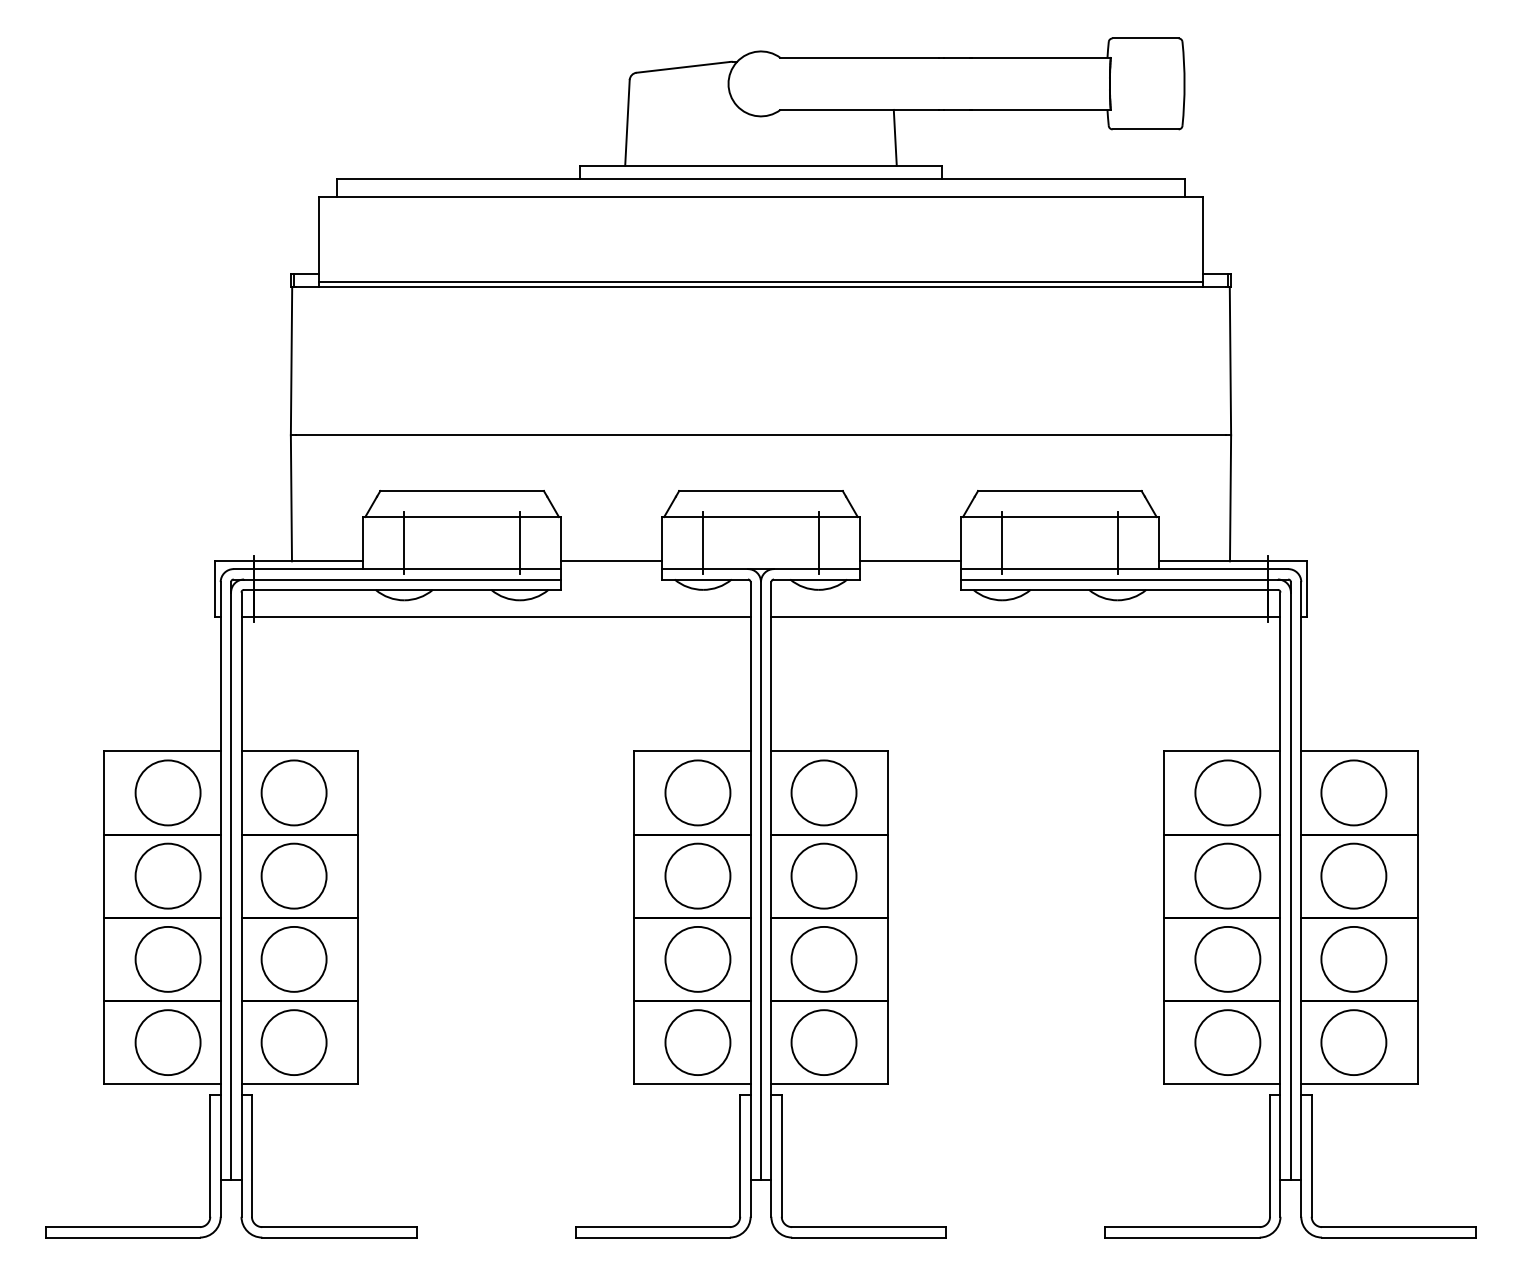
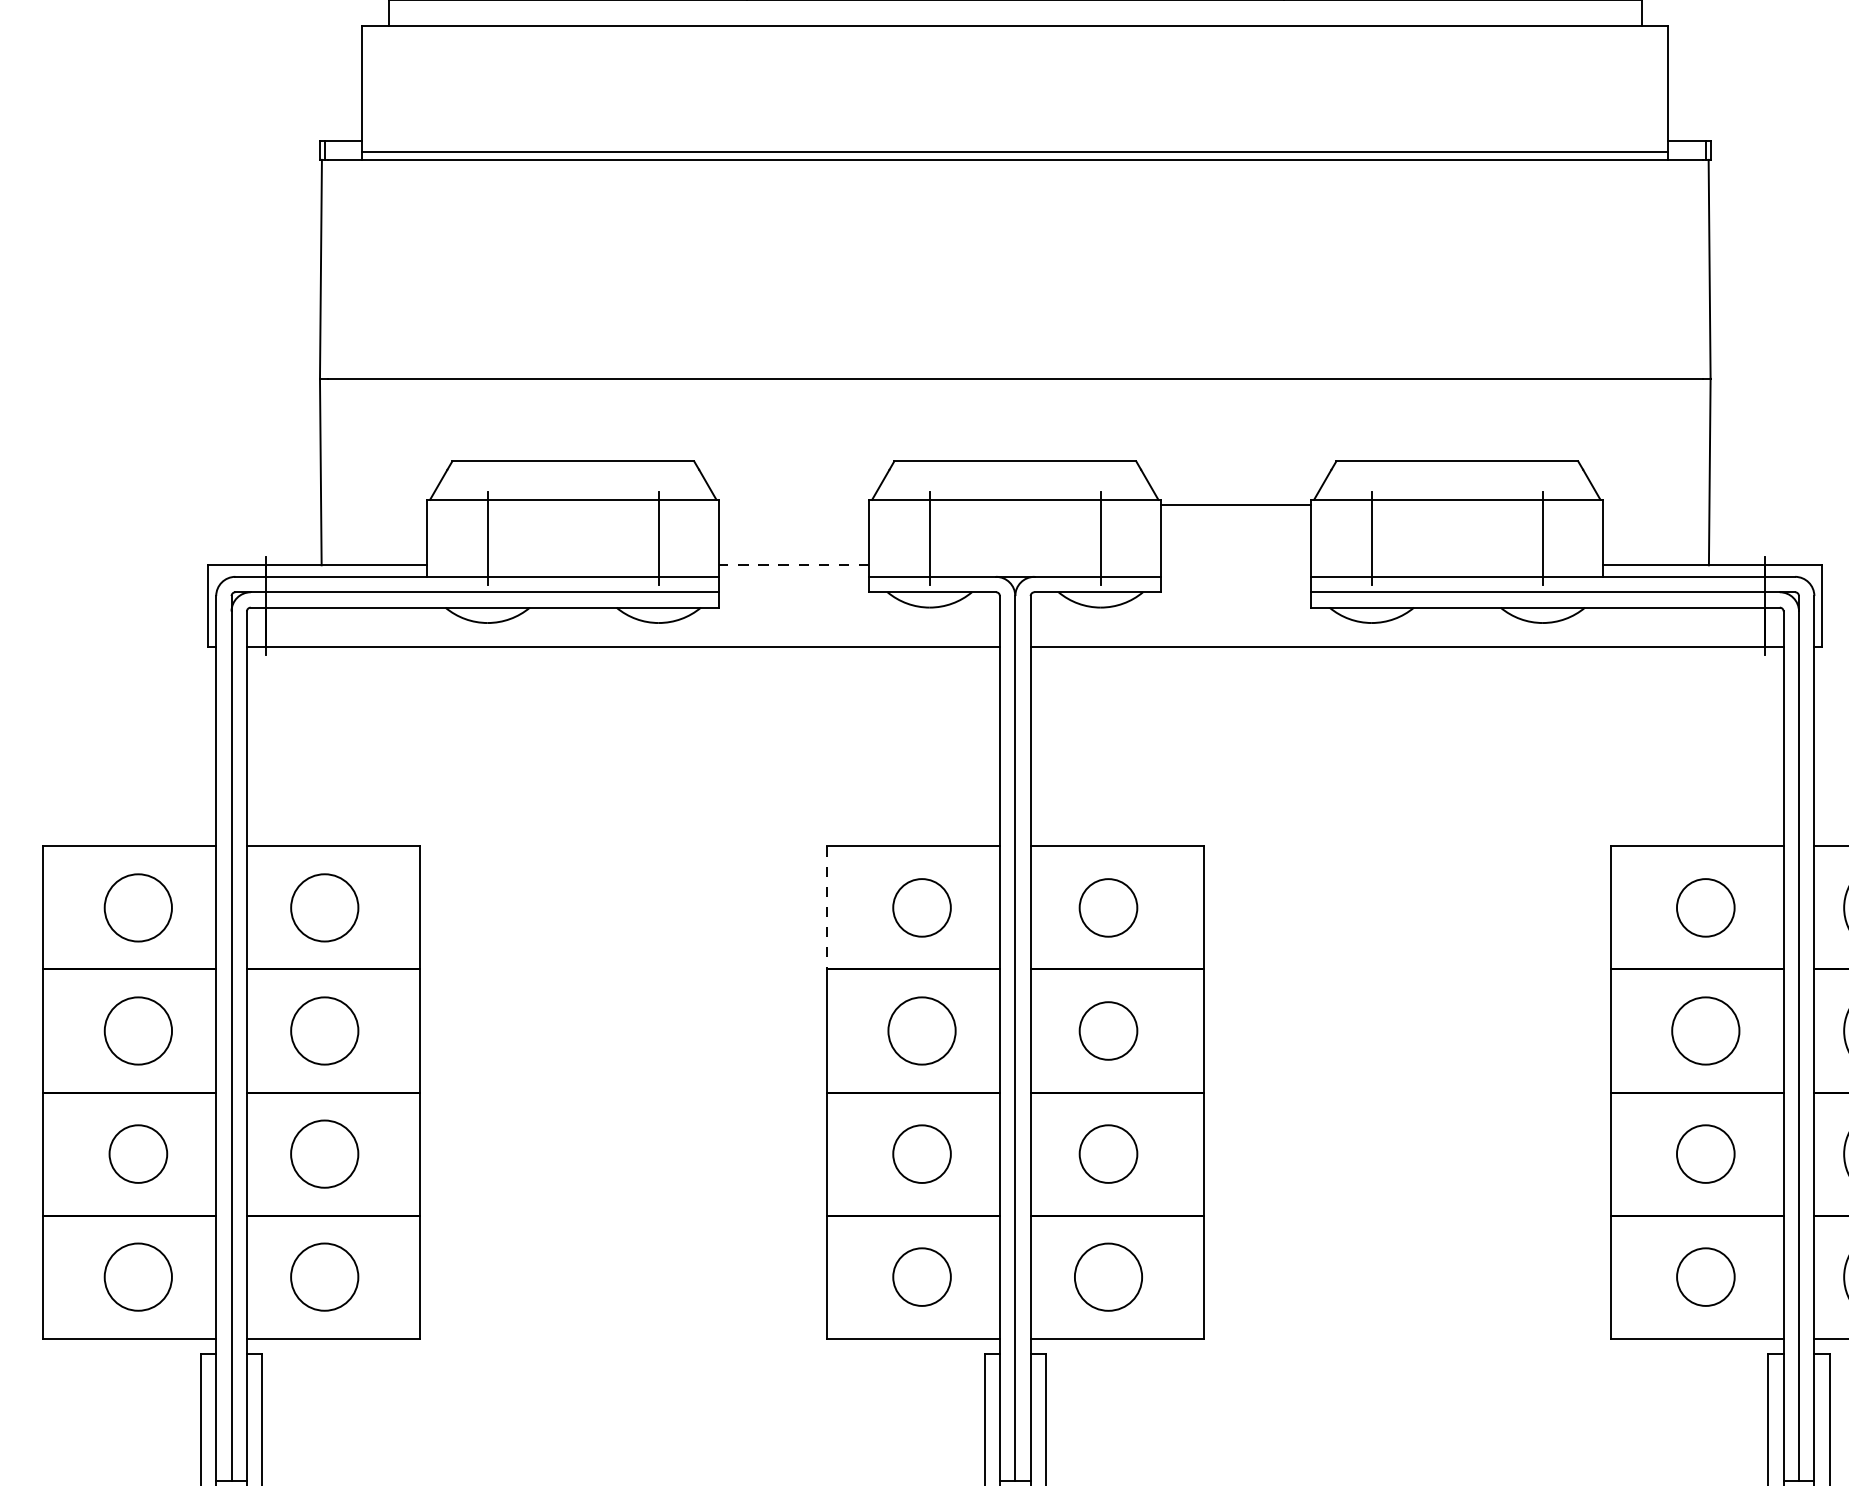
line: (611, 561) -> (794, 565), solid -> dashed
line: (910, 561) -> (1236, 504), moved
circle: (167, 792) -> (137, 907), size x0.7
circle: (293, 792) -> (323, 907), size x0.7
line: (633, 792) -> (826, 907), solid -> dashed
circle: (697, 792) -> (921, 907), size x0.6
circle: (823, 792) -> (1107, 907), size x0.6
circle: (1227, 792) -> (1705, 907), size x0.6
circle: (167, 875) -> (137, 1030), size x0.7
circle: (293, 875) -> (323, 1030), size x0.7
circle: (697, 875) -> (921, 1030), size x0.7
circle: (823, 875) -> (1107, 1030), size x0.6
circle: (1227, 875) -> (1705, 1030), size x0.7
circle: (167, 958) -> (137, 1152), size x0.6
circle: (823, 958) -> (1107, 1152), size x0.6
circle: (1227, 958) -> (1705, 1152), size x0.6
circle: (293, 959) -> (323, 1154), size x0.7
circle: (697, 959) -> (921, 1154), size x0.6
circle: (167, 1042) -> (137, 1277), size x0.7
circle: (293, 1042) -> (323, 1277), size x0.7
circle: (697, 1042) -> (921, 1277), size x0.6
circle: (823, 1042) -> (1107, 1277), size x0.7
circle: (1227, 1042) -> (1705, 1277), size x0.6

